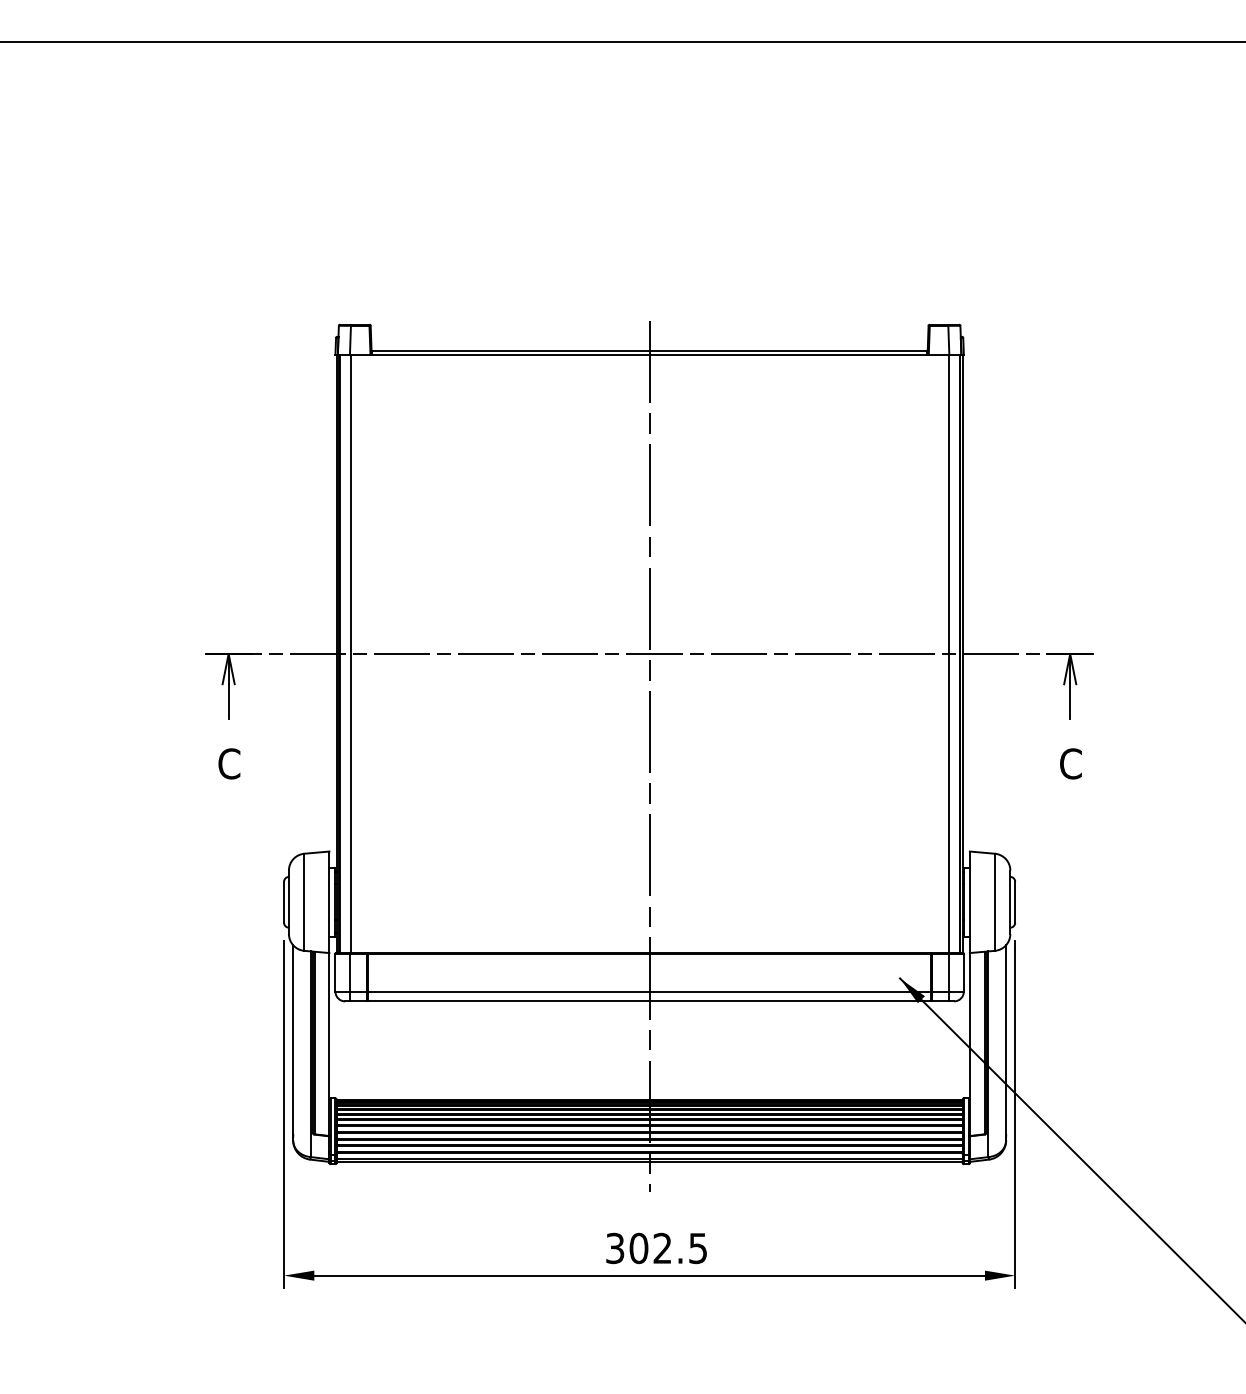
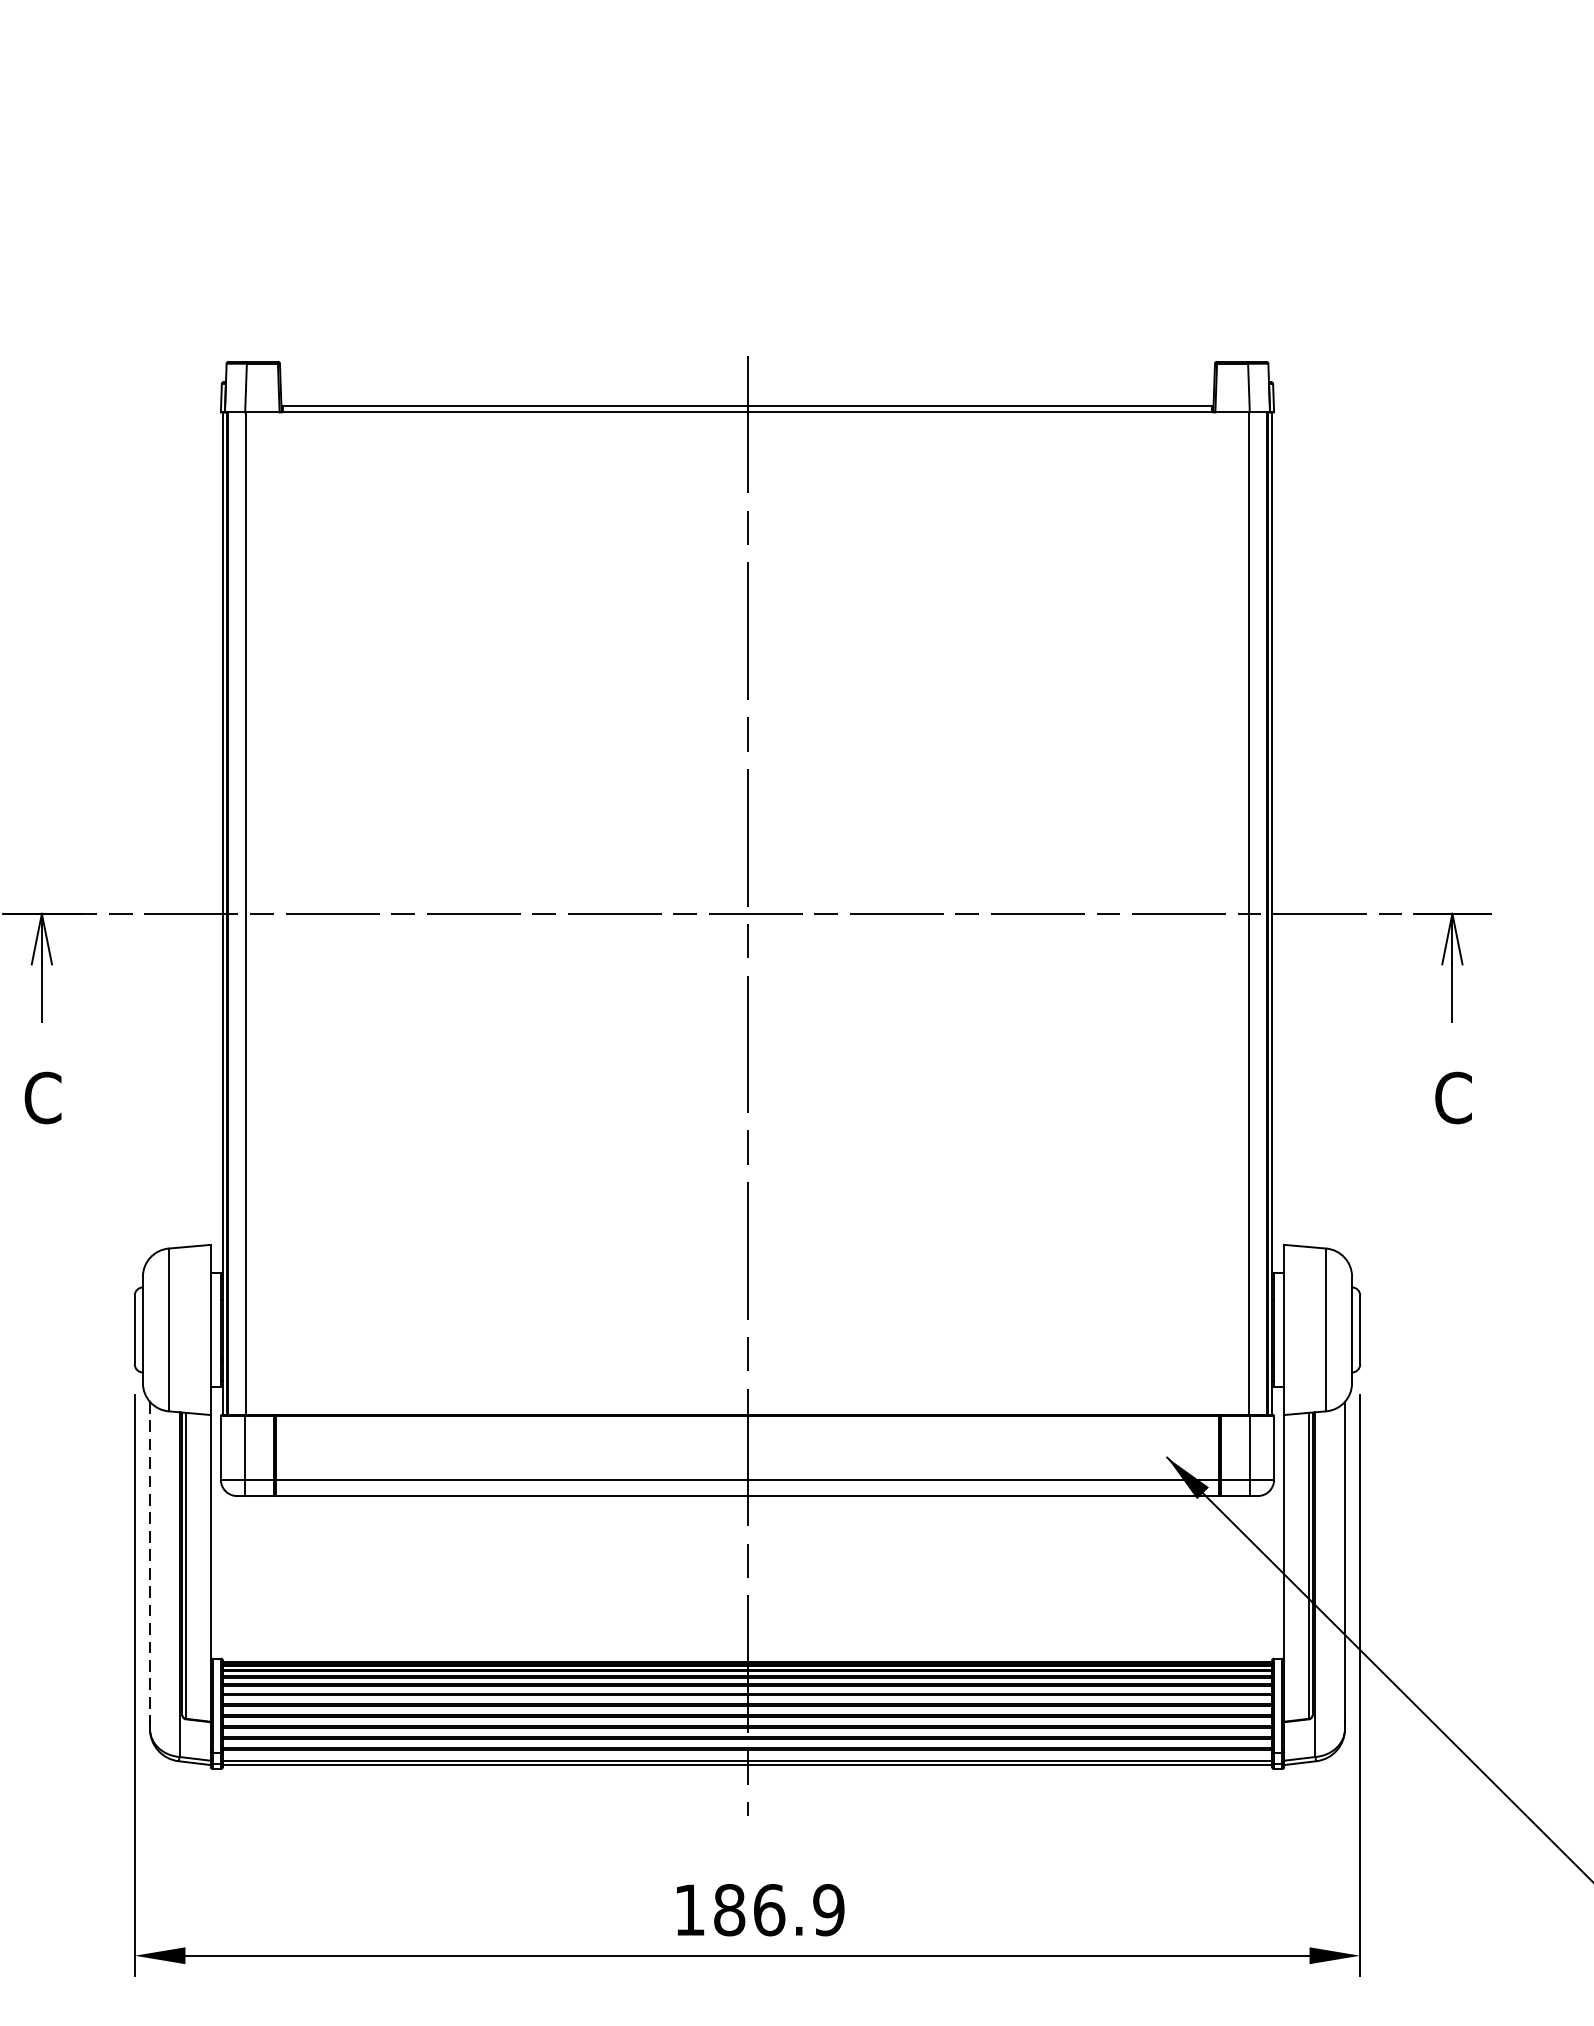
line: (293, 1039) -> (150, 1559), solid -> dashed
text: (656, 1248) -> (758, 1910), 302.5 -> 186.9

